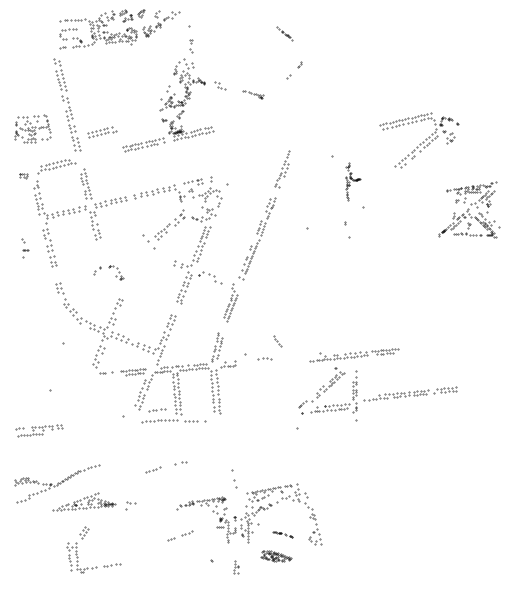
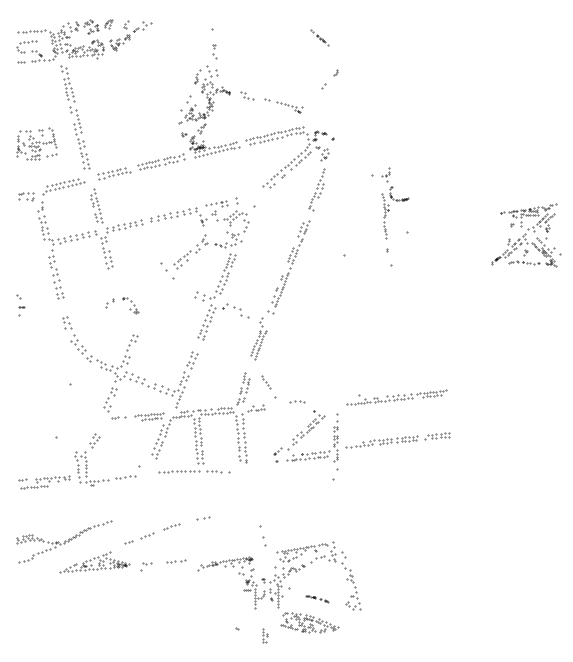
part: (119, 29) -> (84, 41), moved
part: (252, 94) -> (283, 105), size x1.67
part: (101, 132) -> (114, 173), moved
part: (418, 140) -> (289, 157), moved
part: (23, 175) -> (26, 196), size x1.67
part: (352, 181) -> (395, 203), size x1.67
part: (24, 248) -> (20, 305), moved
part: (277, 341) -> (266, 382), moved
part: (377, 394) -> (361, 440), moved
part: (157, 410) -> (176, 561), moved
part: (180, 536) -> (139, 538), moved
part: (83, 538) -> (93, 447), moved
part: (276, 555) -> (309, 622), size x1.67

